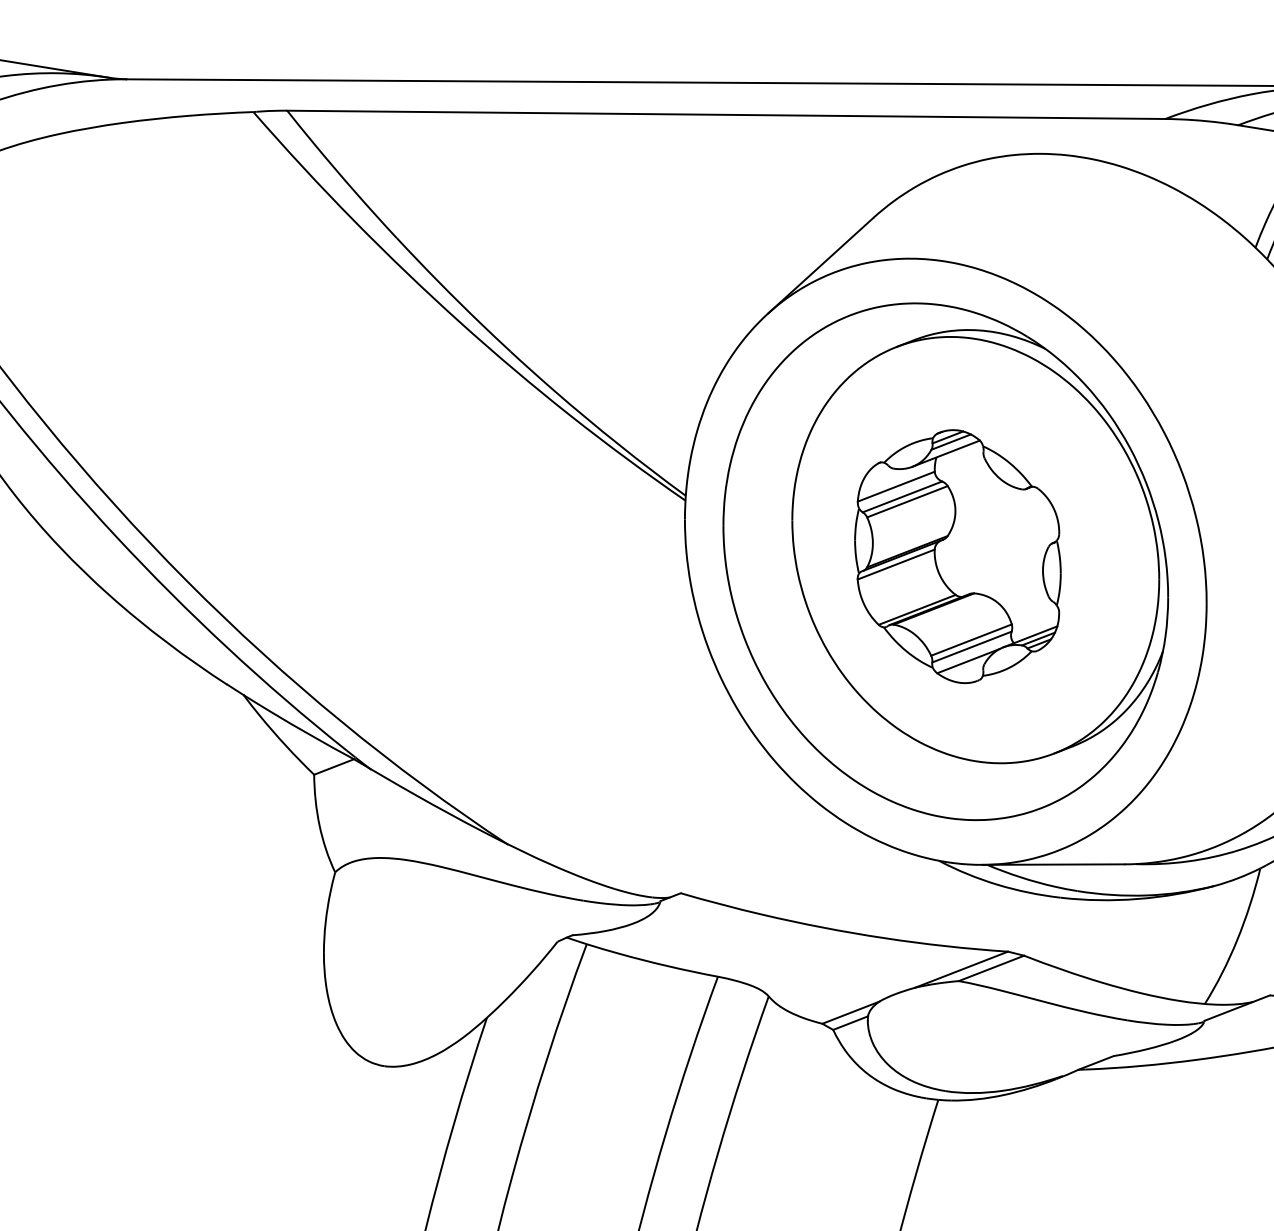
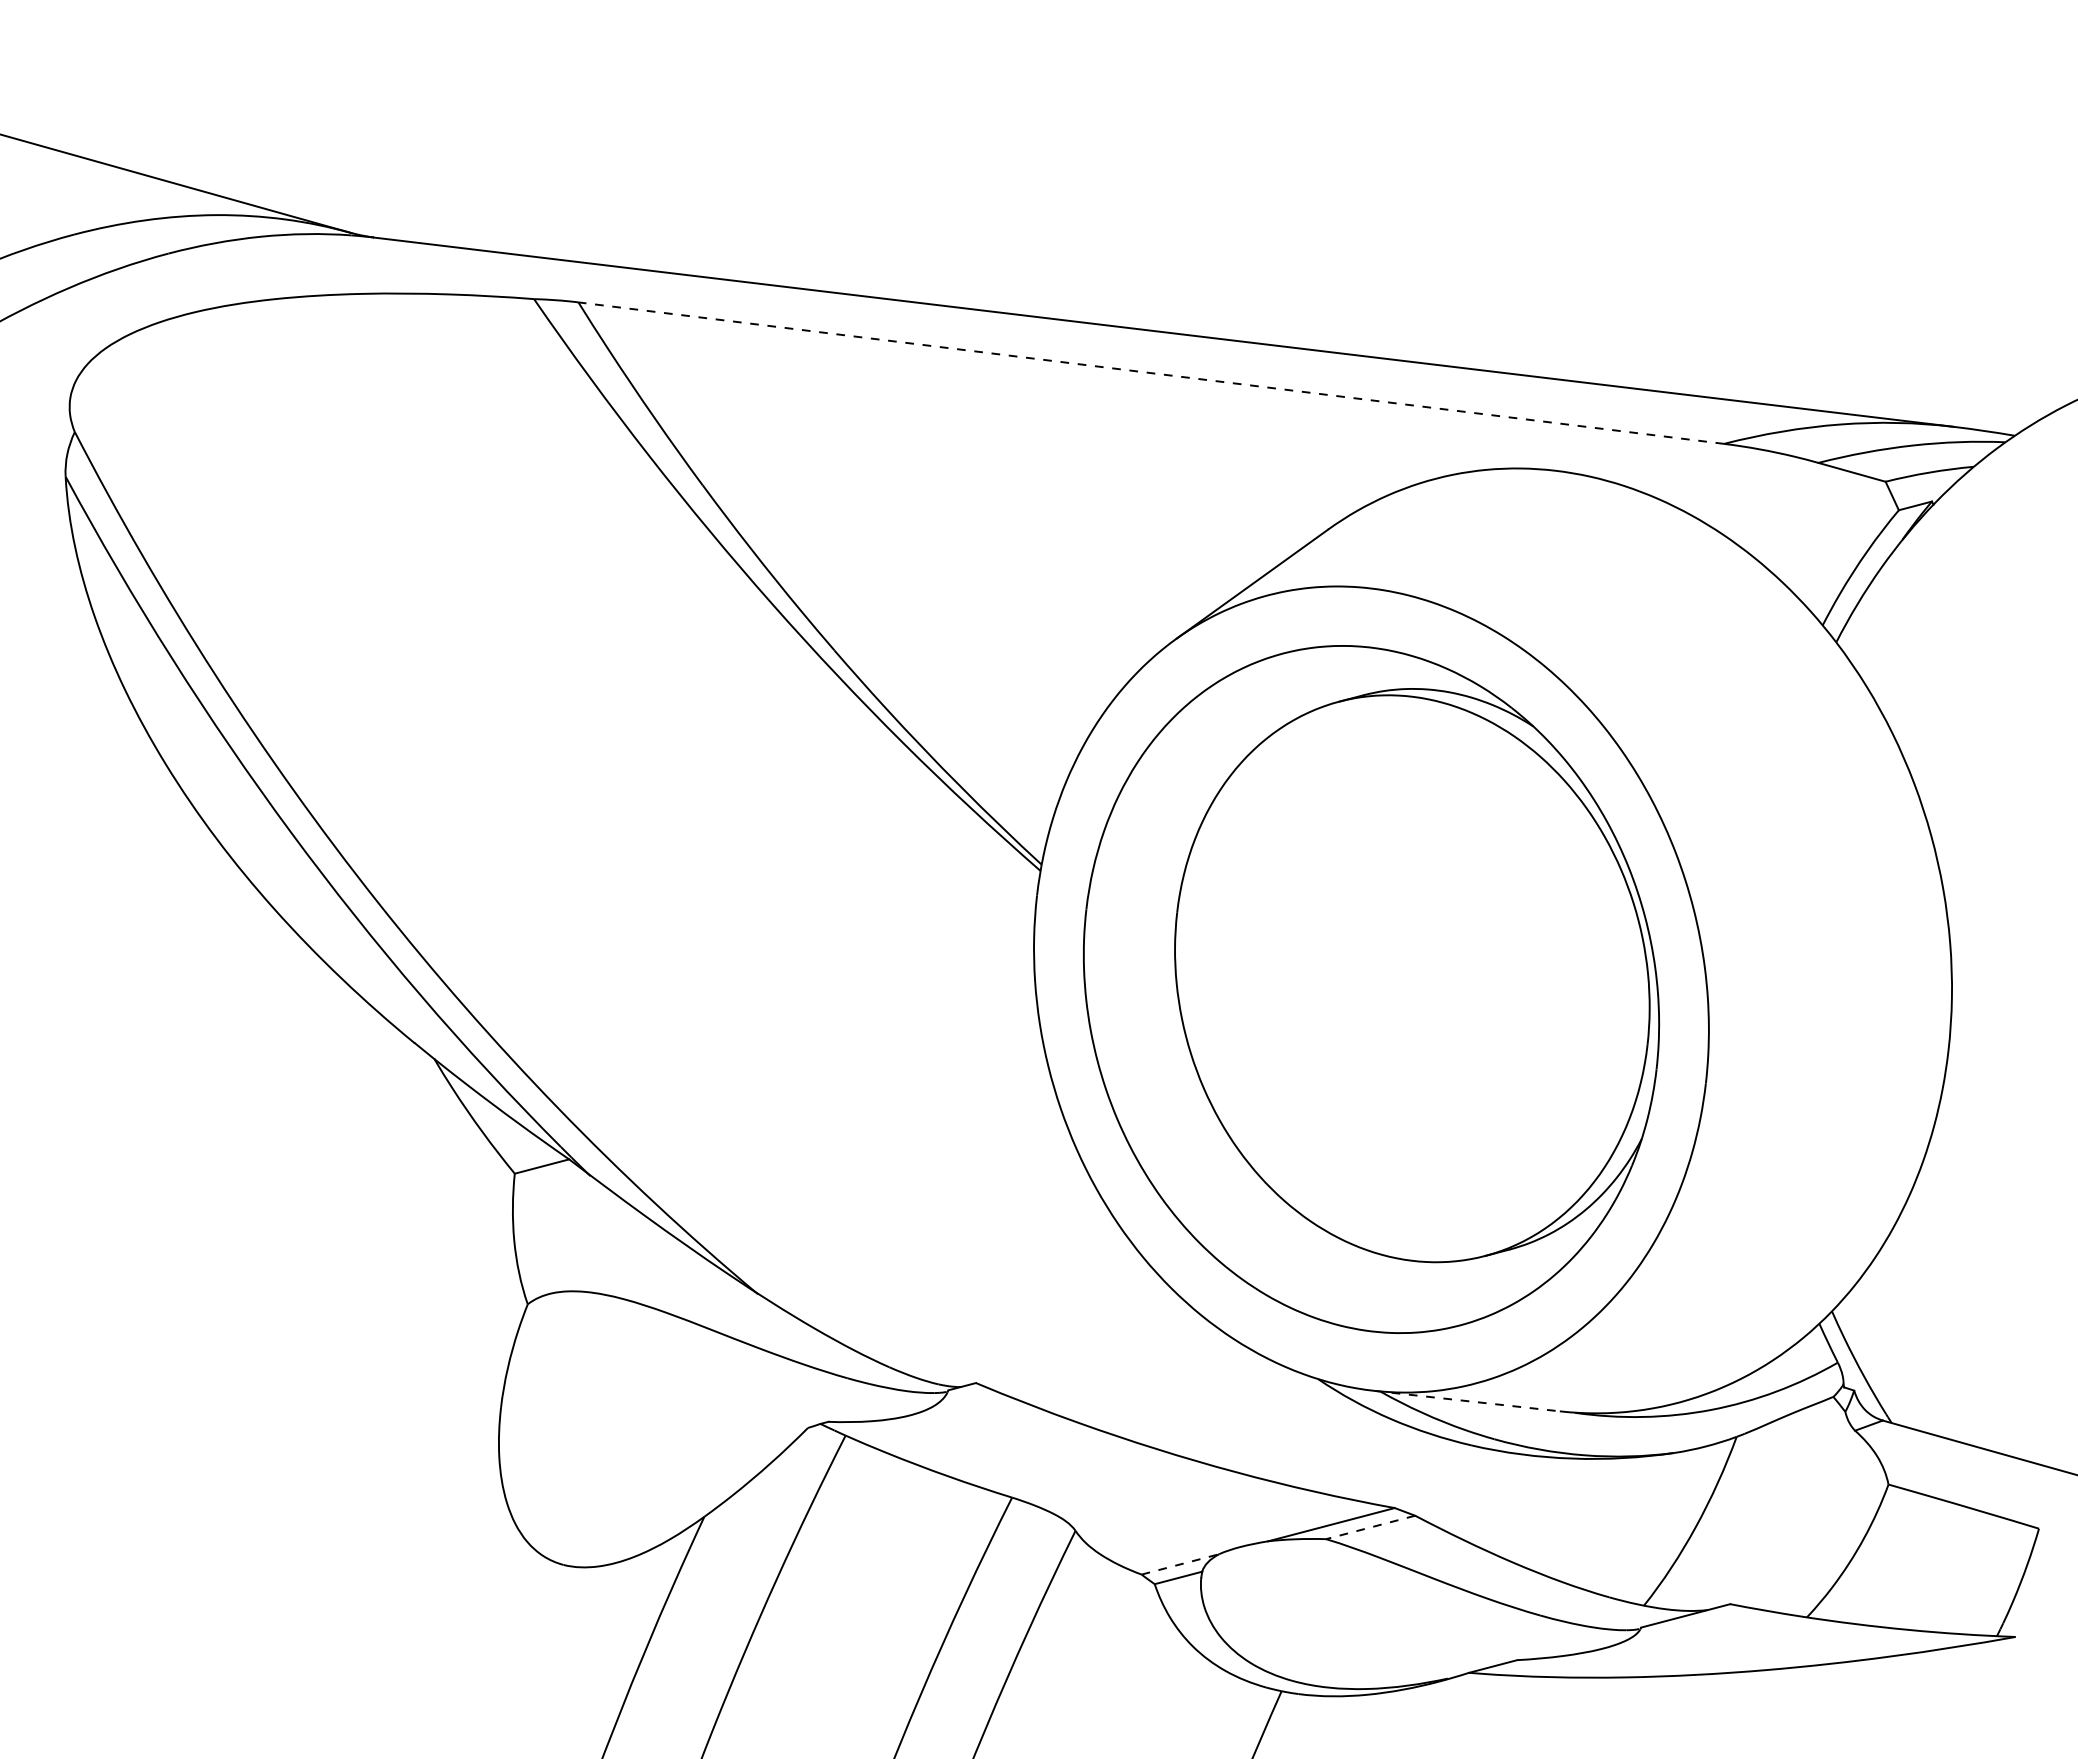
line: (725, 115) -> (1150, 373), solid -> dashed
part: (958, 556) -> (1388, 984), removed
line: (1053, 864) -> (1467, 1401), solid -> dashed
line: (991, 968) -> (1370, 1527), solid -> dashed
line: (850, 1012) -> (1180, 1564), solid -> dashed

